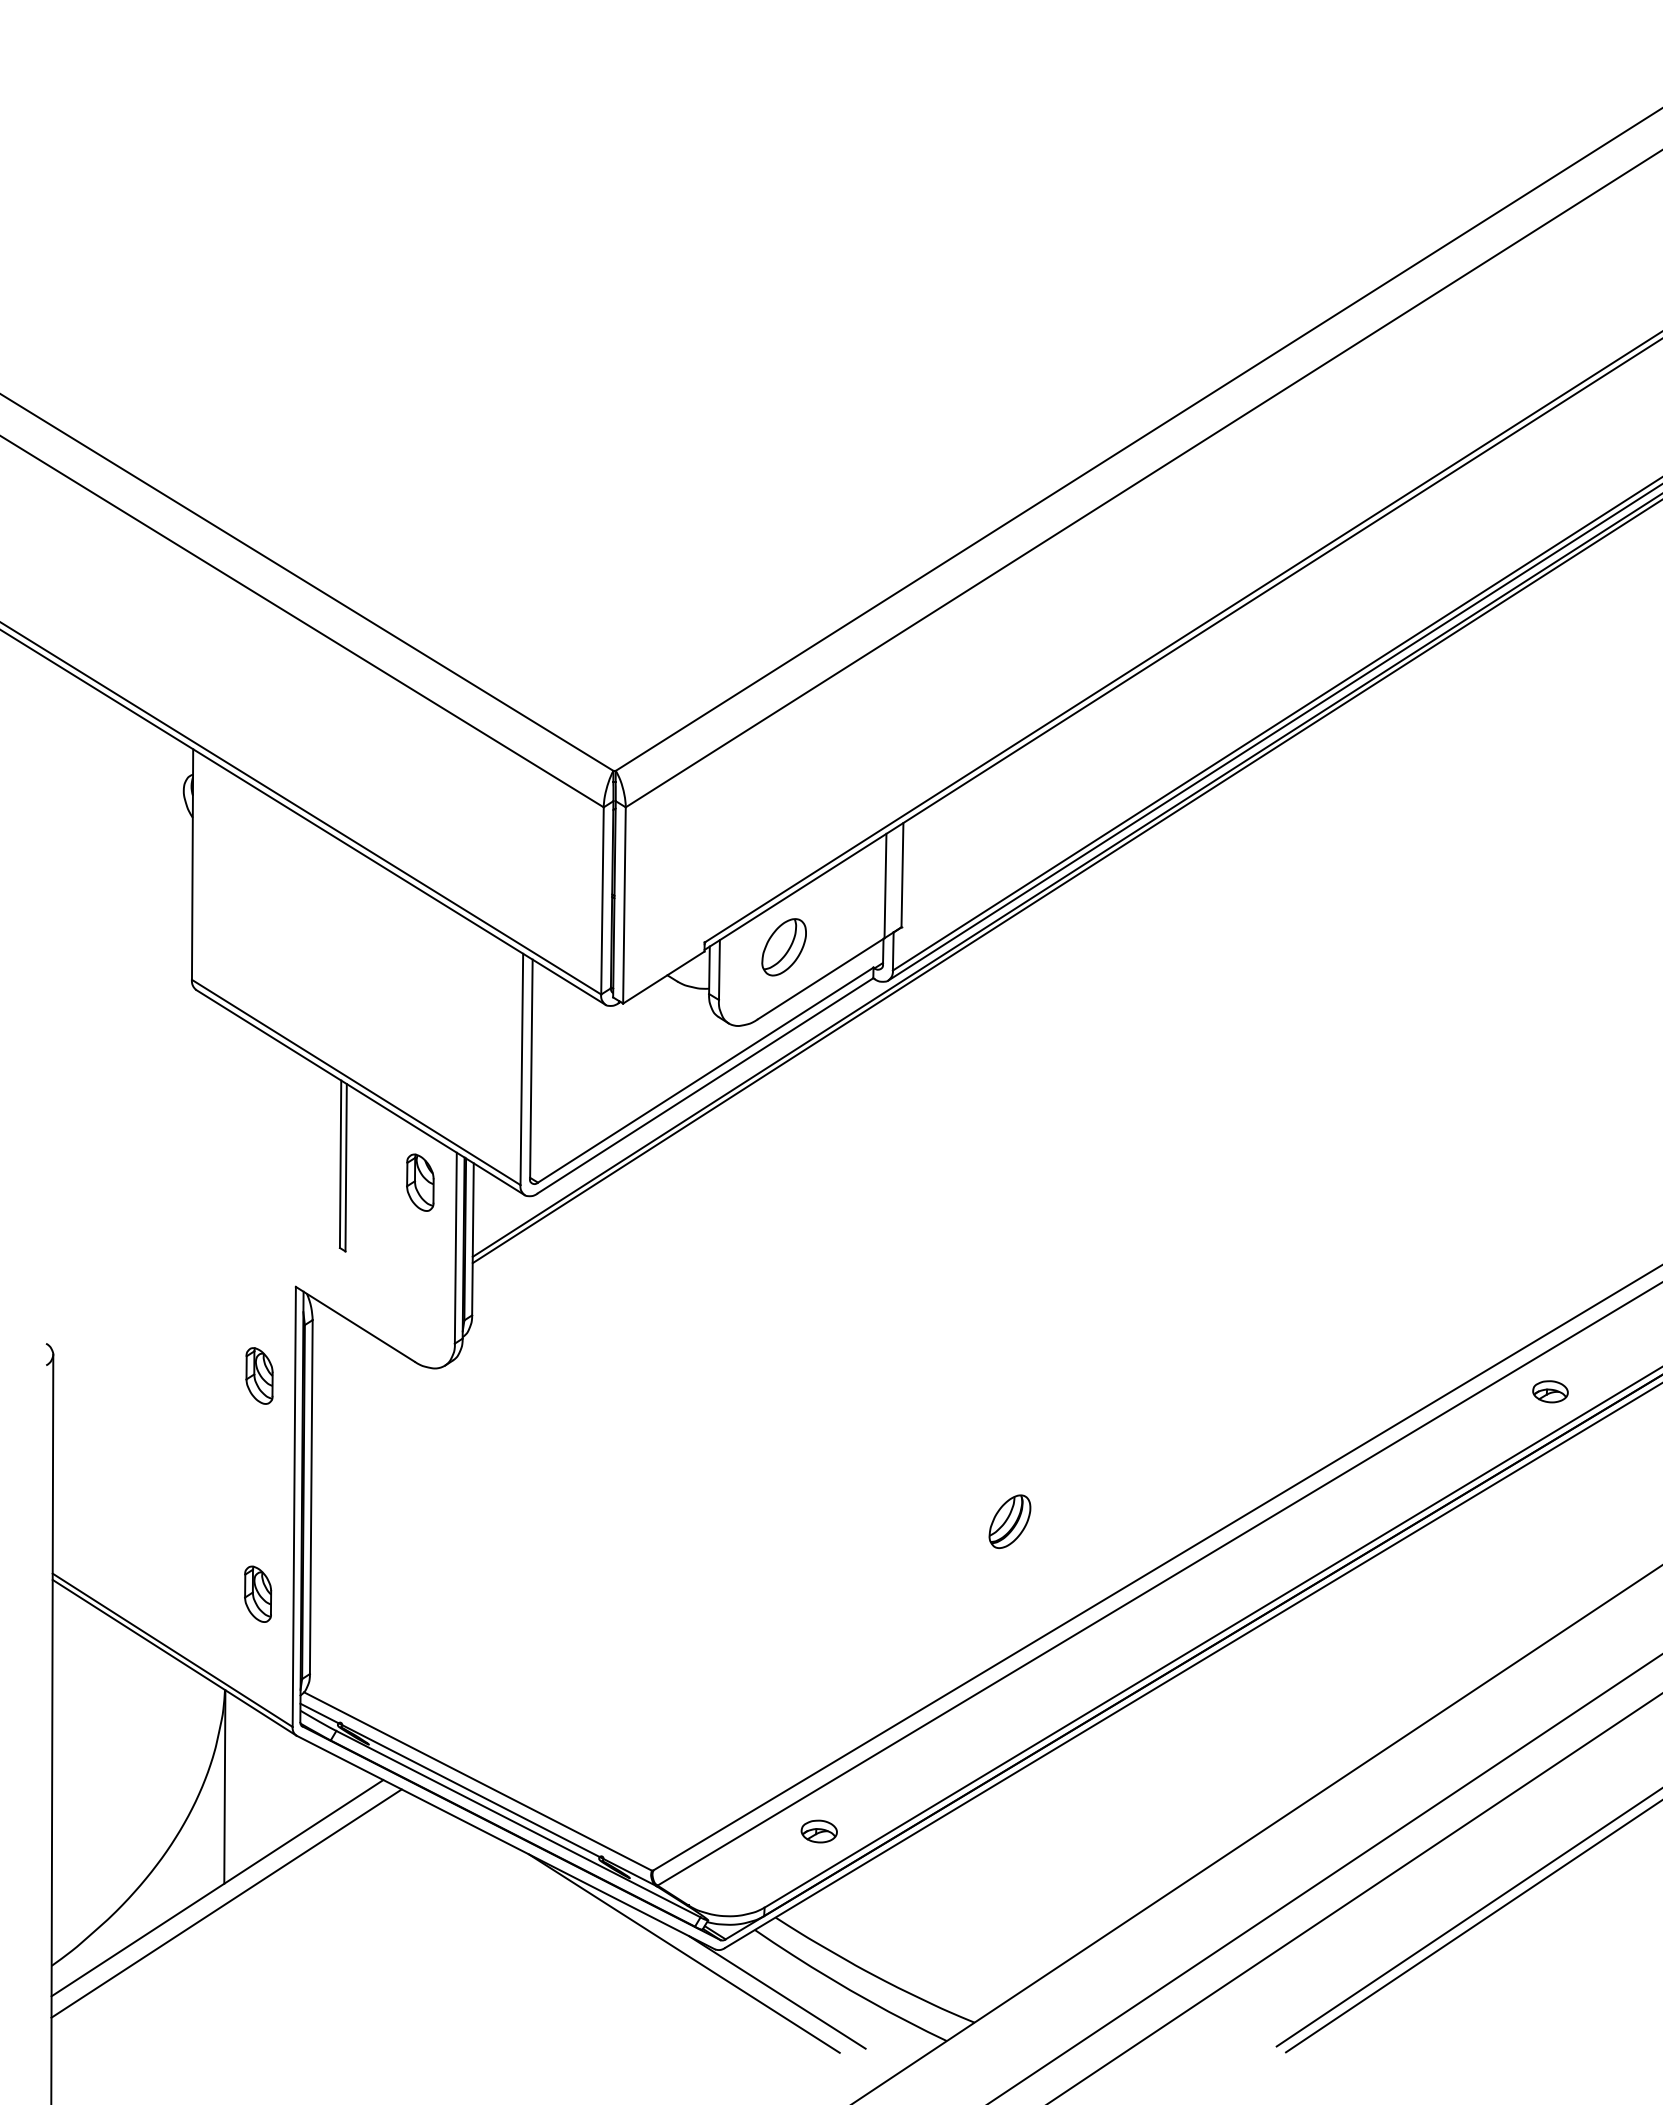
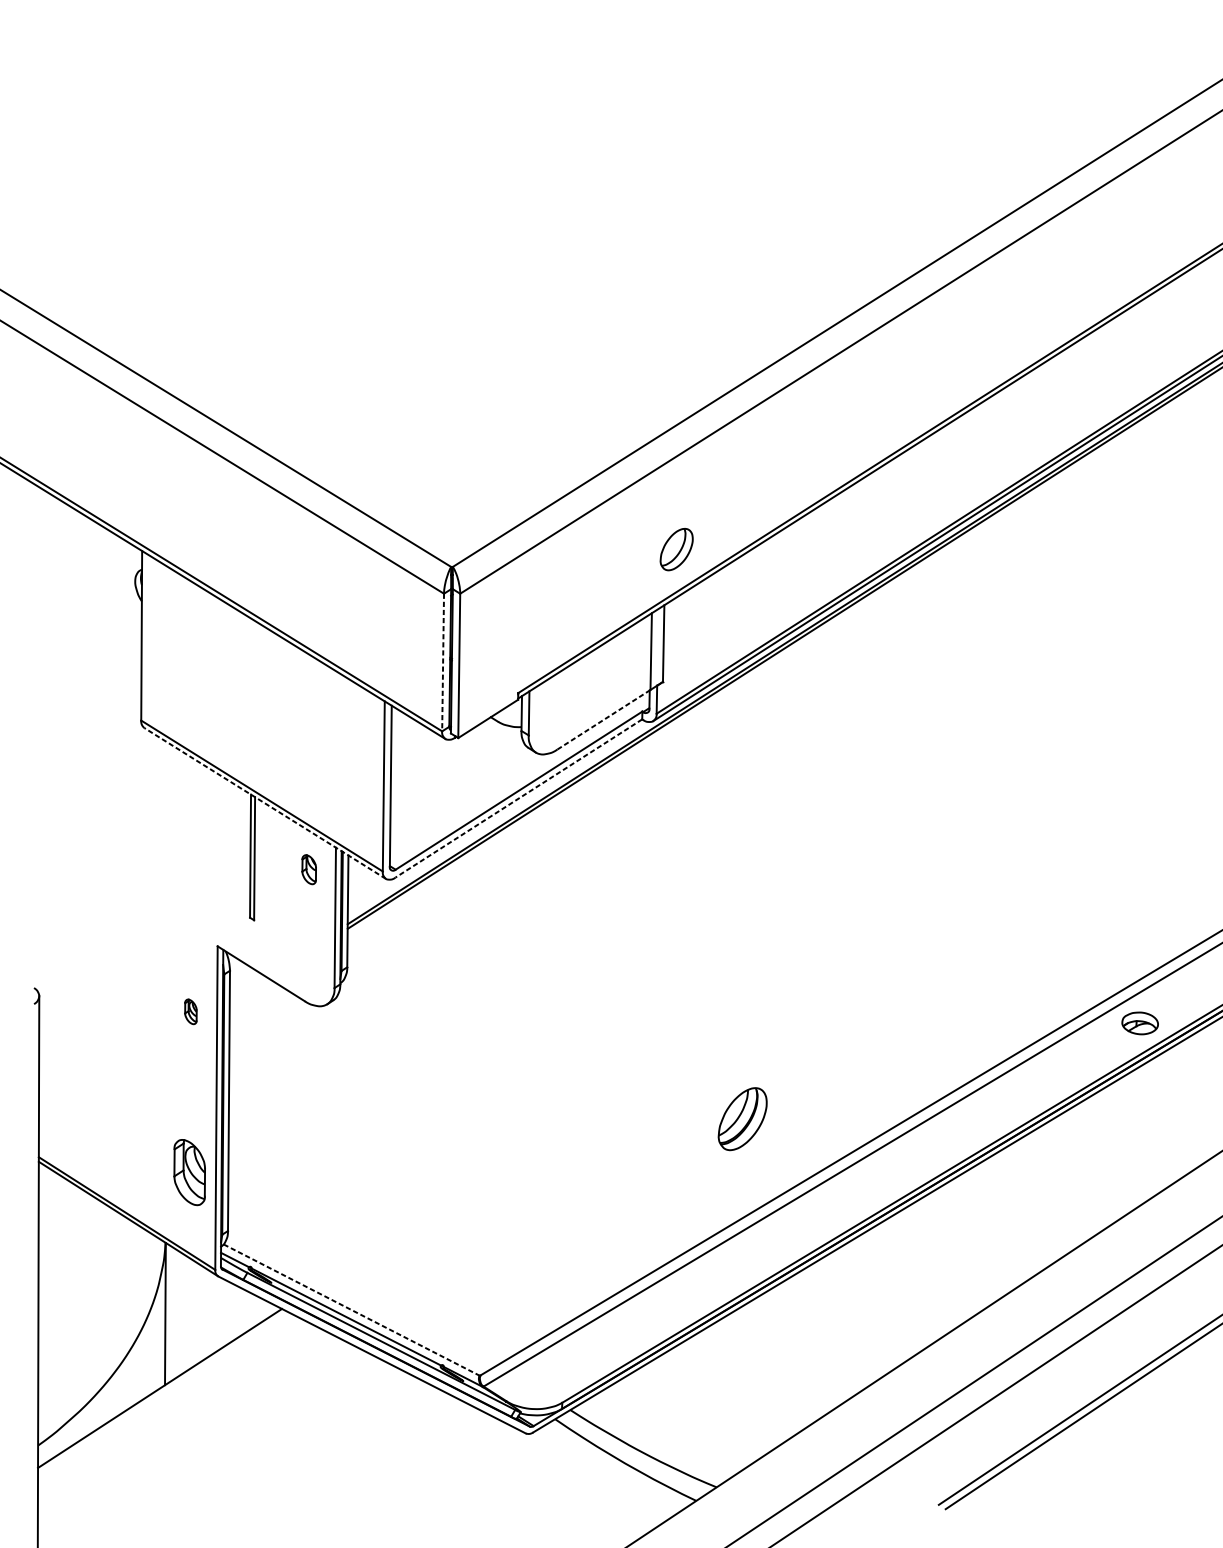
line: (602, 900) -> (443, 662), solid -> dashed
part: (783, 947) -> (676, 549), moved
line: (821, 978) -> (604, 719), solid -> dashed
line: (705, 1086) -> (518, 799), solid -> dashed
line: (360, 1092) -> (265, 803), solid -> dashed
part: (420, 1182) -> (309, 869), size x0.7
part: (259, 1375) -> (190, 1011), size x0.6
part: (1550, 1391) -> (1140, 1023), size x1.4
part: (1009, 1521) -> (742, 1118), size x1.6
part: (258, 1593) -> (190, 1171), size x1.6
line: (478, 1781) -> (351, 1310), solid -> dashed
part: (818, 1831) -> (601, 1346), removed
line: (226, 1903) -> (166, 1399), removed
line: (683, 1953) -> (502, 1436), removed
line: (777, 1992) -> (571, 1465), removed

